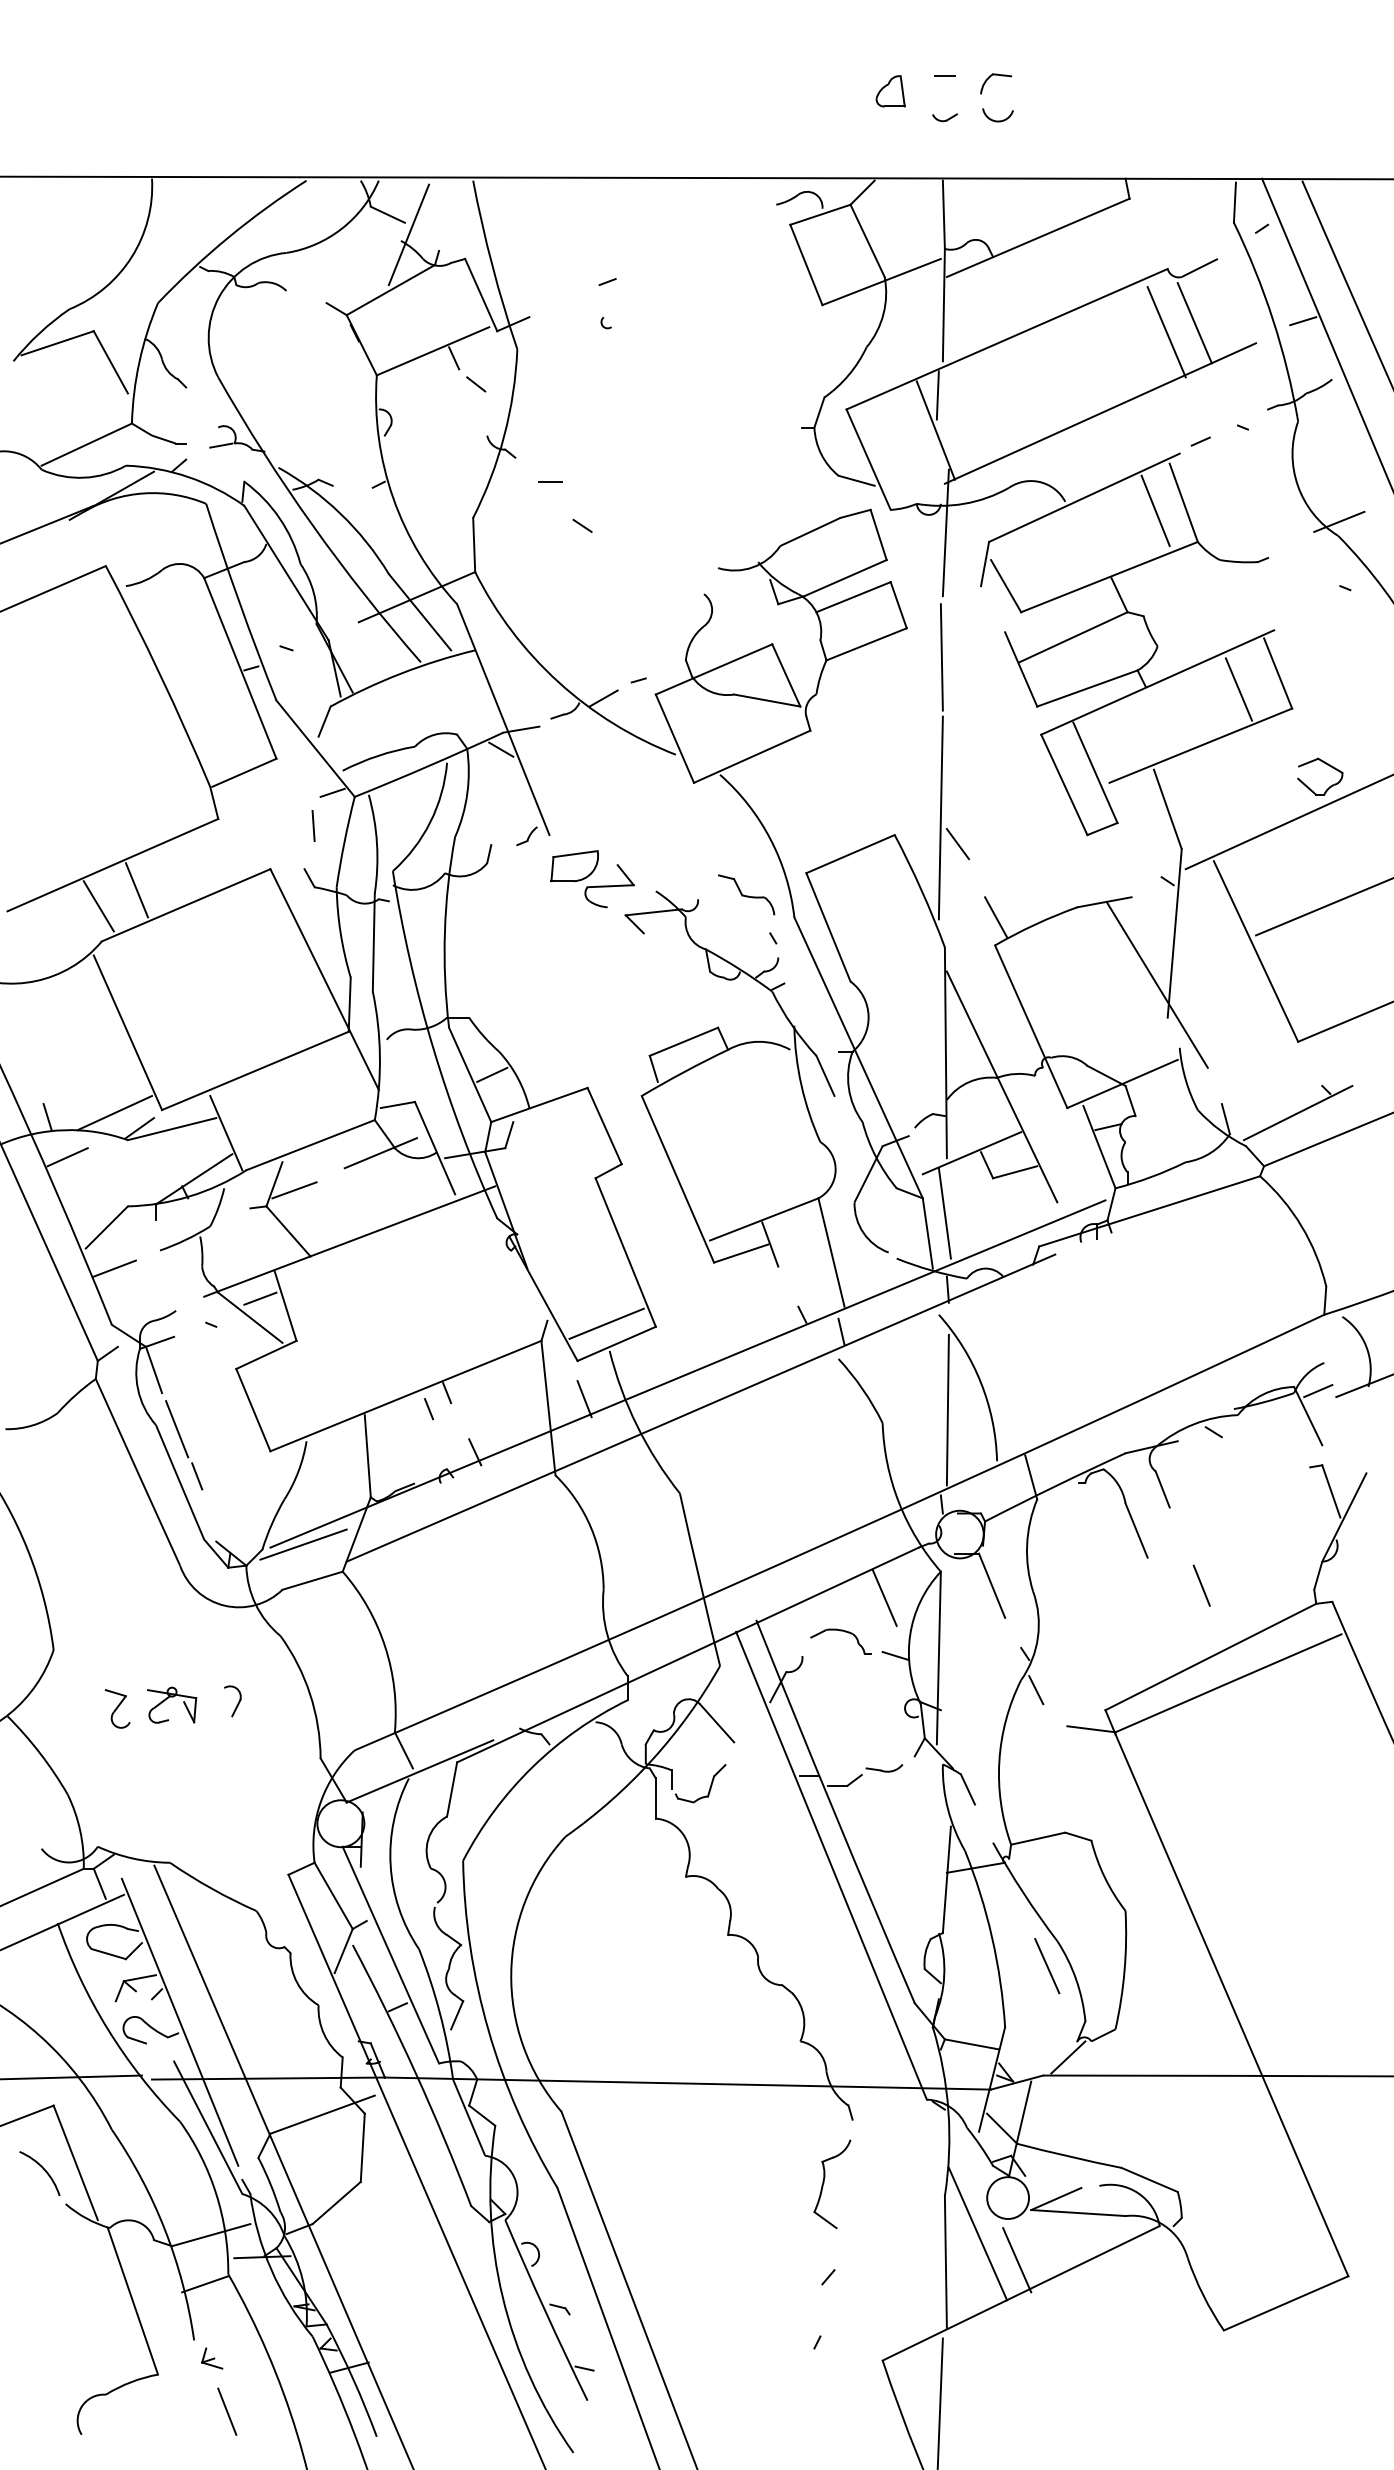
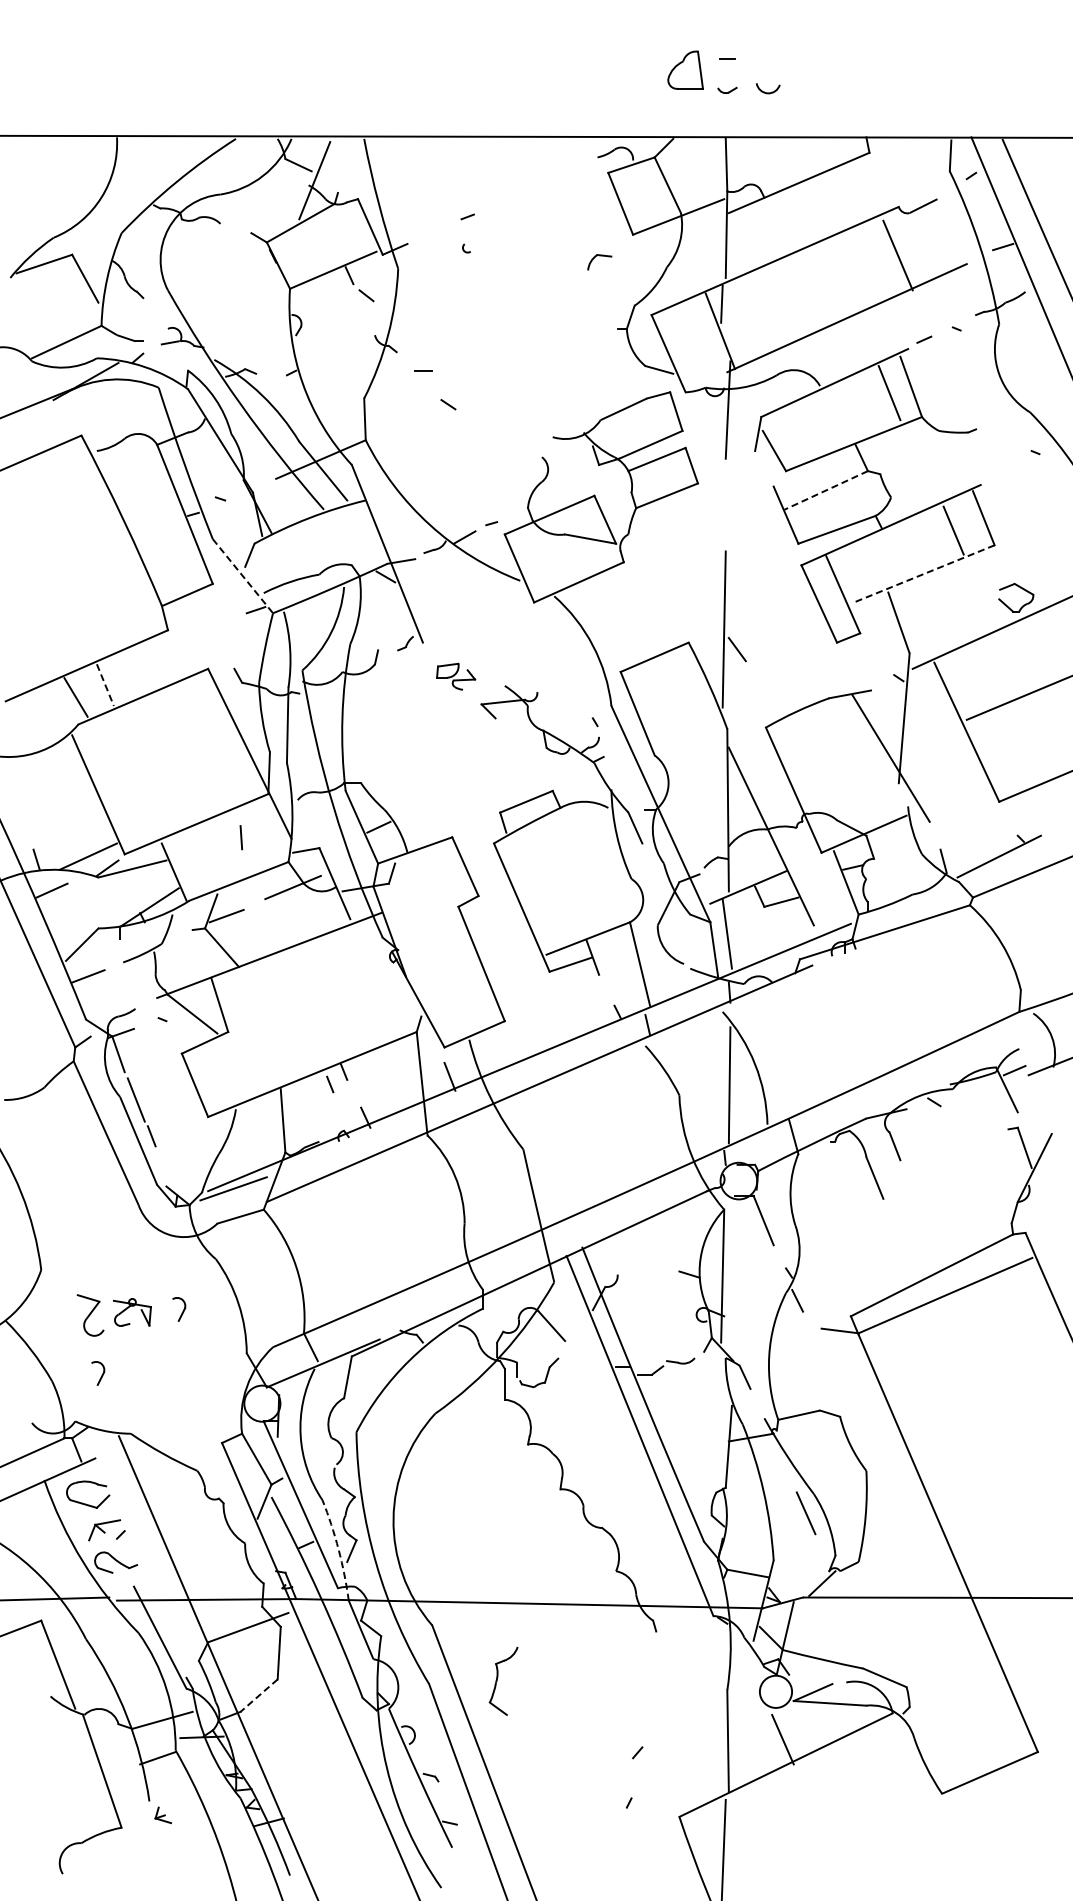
part: (995, 83) -> (599, 262), moved
part: (890, 90) -> (685, 69), size x1.6
line: (1194, 323) -> (919, 248), removed
line: (1338, 521) -> (1030, 401), removed
line: (1073, 637) -> (826, 490), solid -> dashed
line: (941, 656) -> (724, 505), removed
line: (1201, 745) -> (924, 573), solid -> dashed
line: (315, 749) -> (242, 576), solid -> dashed
line: (313, 825) -> (241, 837), moved
part: (591, 879) -> (455, 676), size x0.6
line: (137, 890) -> (105, 685), solid -> dashed
part: (746, 894) -> (574, 688), removed
line: (995, 916) -> (766, 705), removed
line: (260, 1298) -> (200, 999), removed
line: (606, 1323) -> (466, 1018), removed
line: (1201, 1585) -> (924, 1220), removed
line: (884, 1597) -> (680, 1229), removed
part: (843, 1632) -> (649, 1256), removed
part: (117, 1707) -> (90, 1314), size x1.4
part: (127, 1784) -> (98, 1373), added
arc: (439, 2013) -> (338, 1549), solid -> dashed
line: (179, 2022) -> (138, 1556), removed
arc: (42, 2169) -> (32, 1669), removed
part: (832, 2184) -> (503, 1681), moved
line: (337, 2202) -> (259, 1695), solid -> dashed
line: (977, 2234) -> (752, 1719), removed
line: (226, 2411) -> (174, 1856), removed

